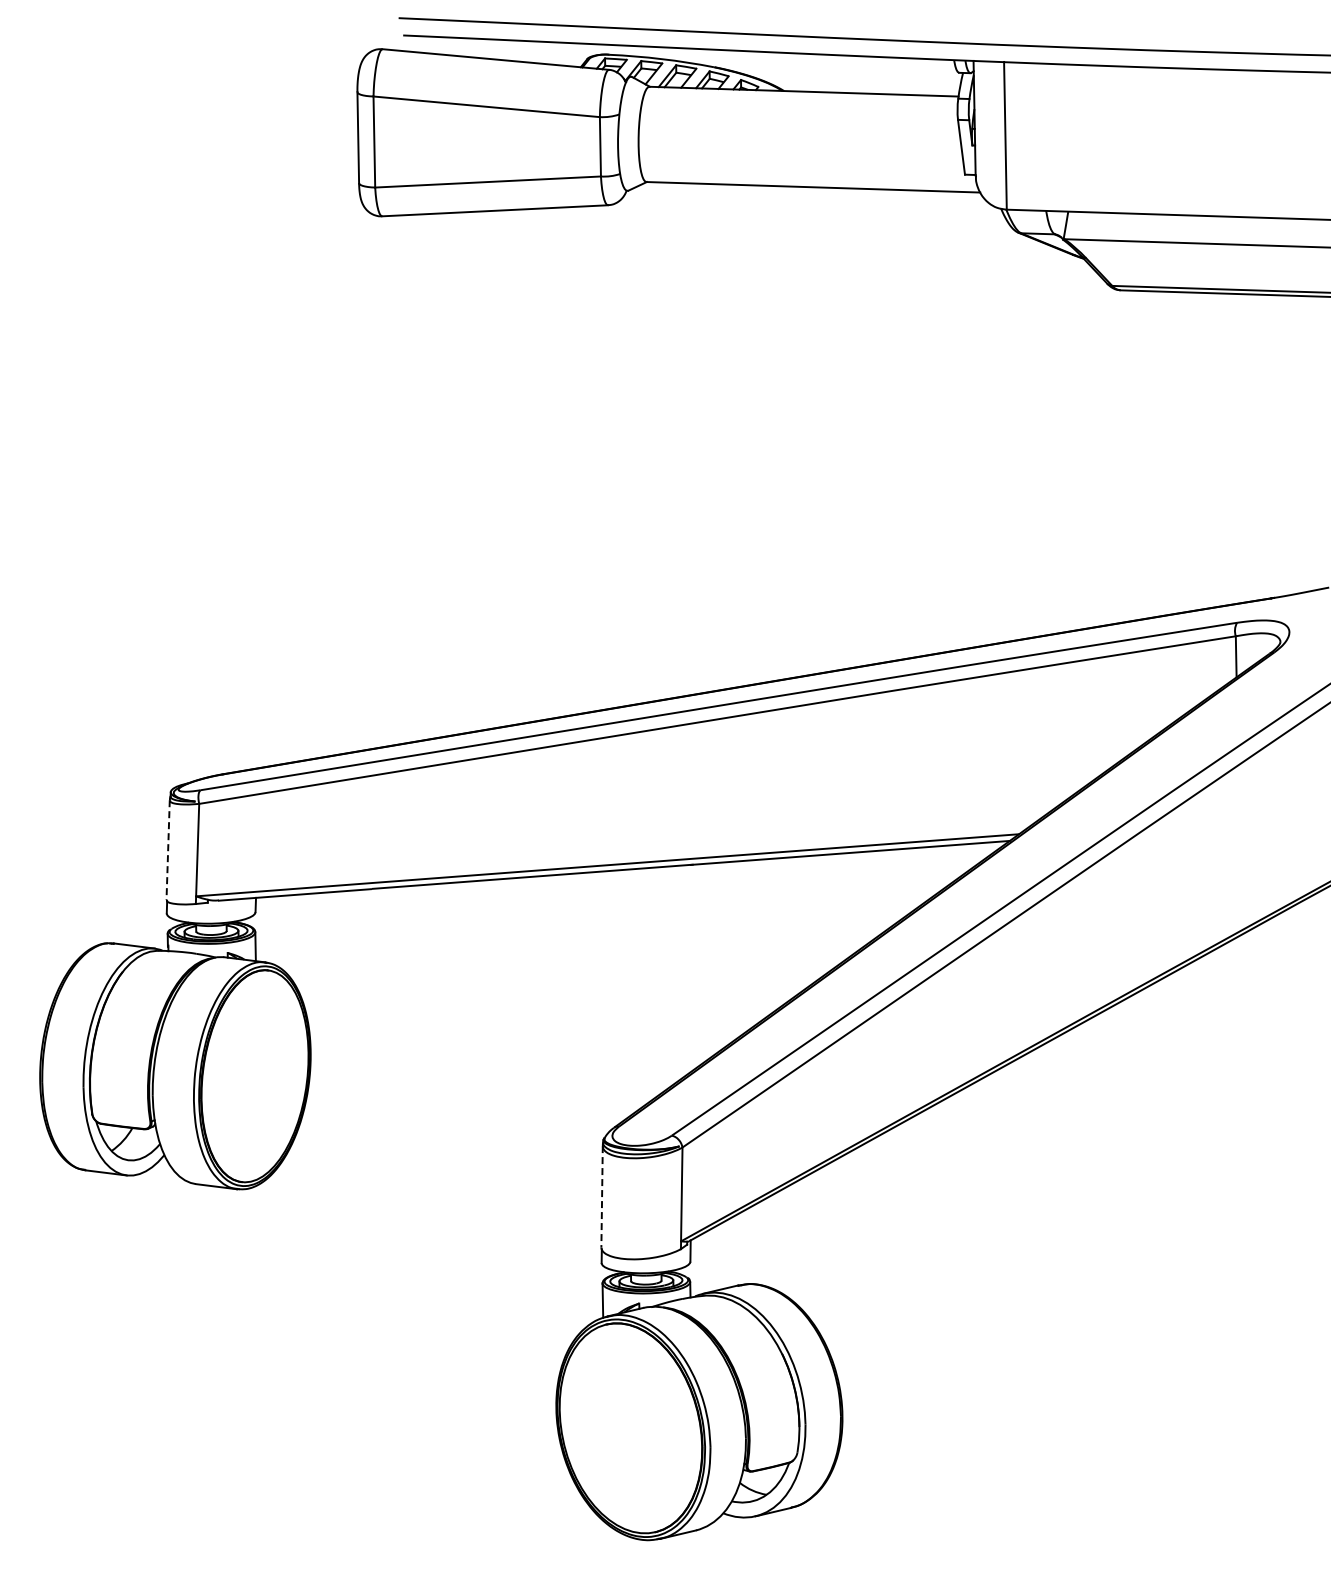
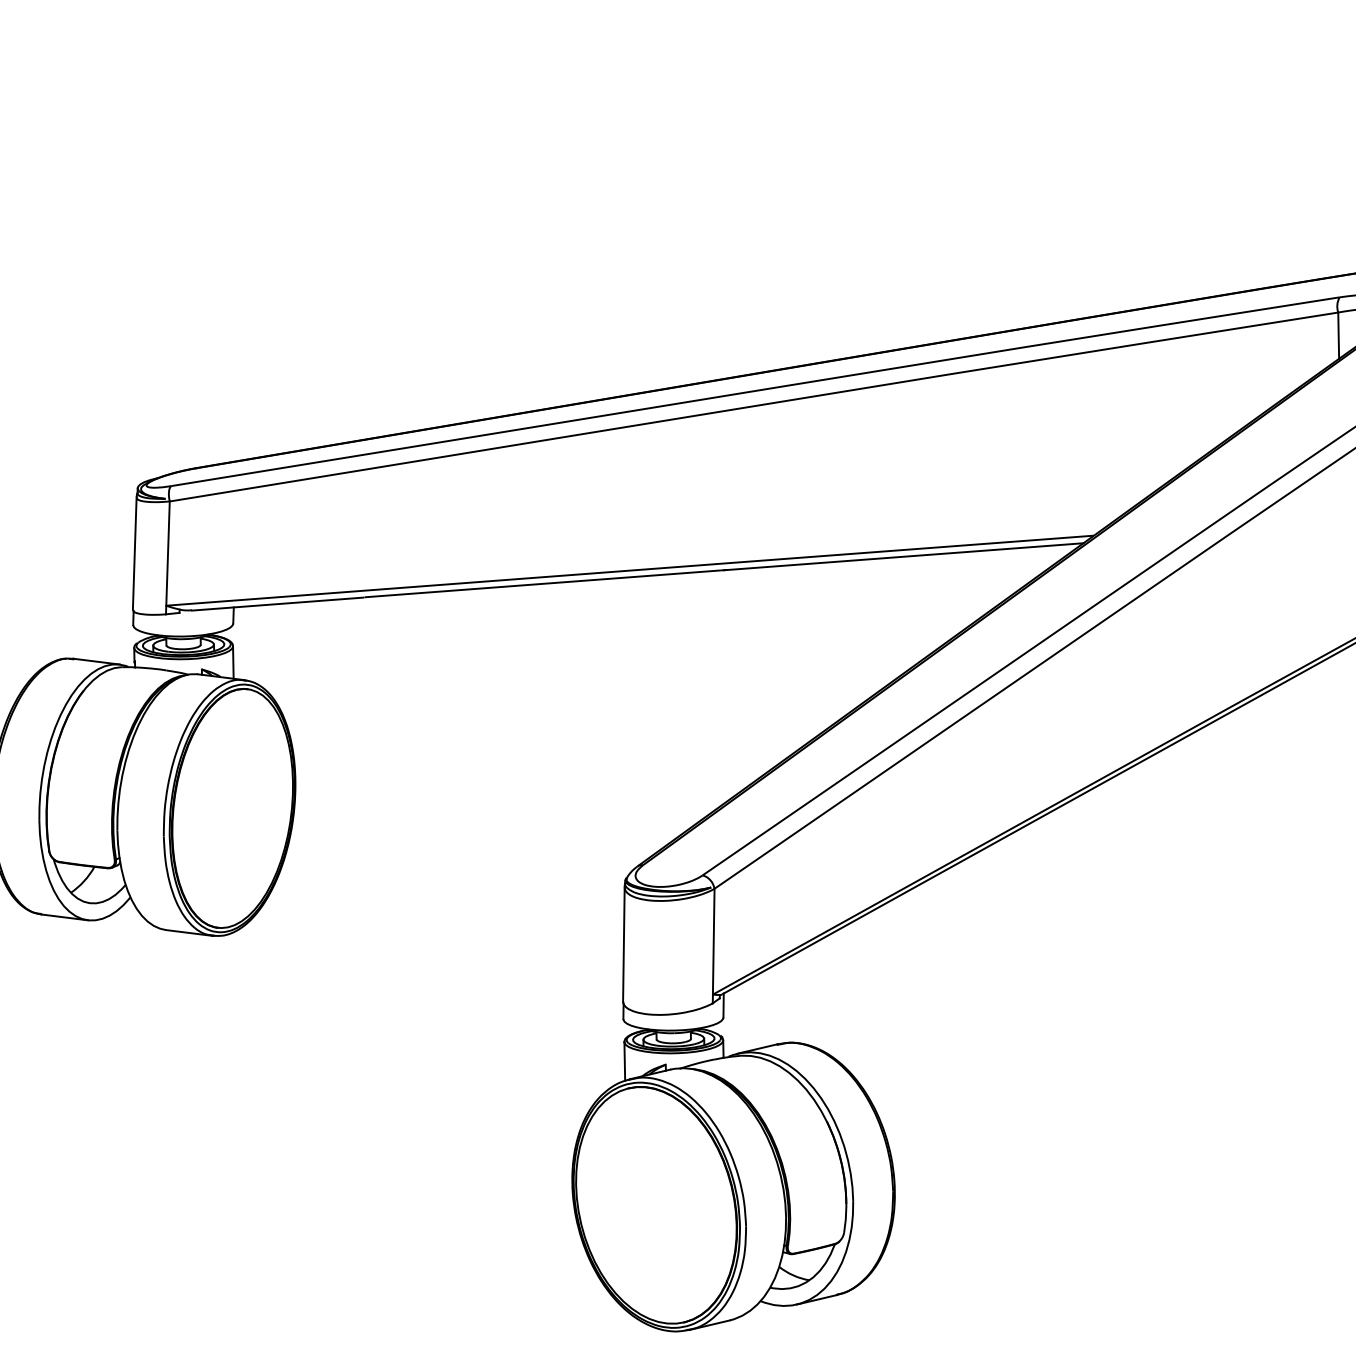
line: (168, 850) -> (135, 554), dashed -> solid
line: (602, 1196) -> (624, 944), dashed -> solid

